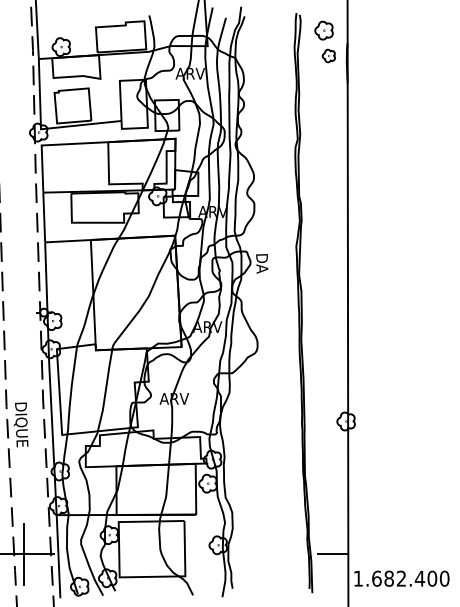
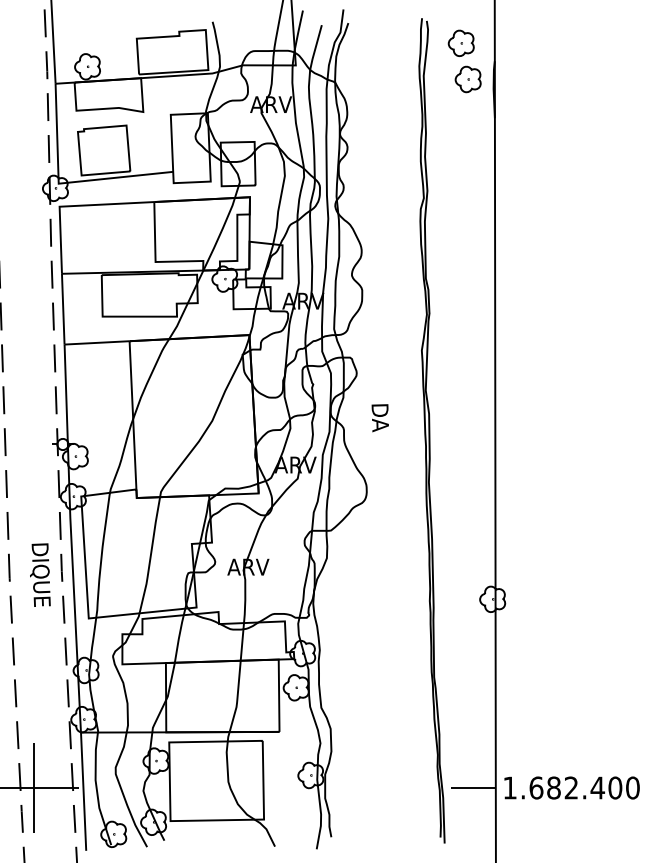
part: (328, 56) -> (467, 79), size x1.43
text: (261, 264) -> (379, 418), moved
text: (21, 424) -> (40, 574), moved
text: (401, 578) -> (571, 787), moved

